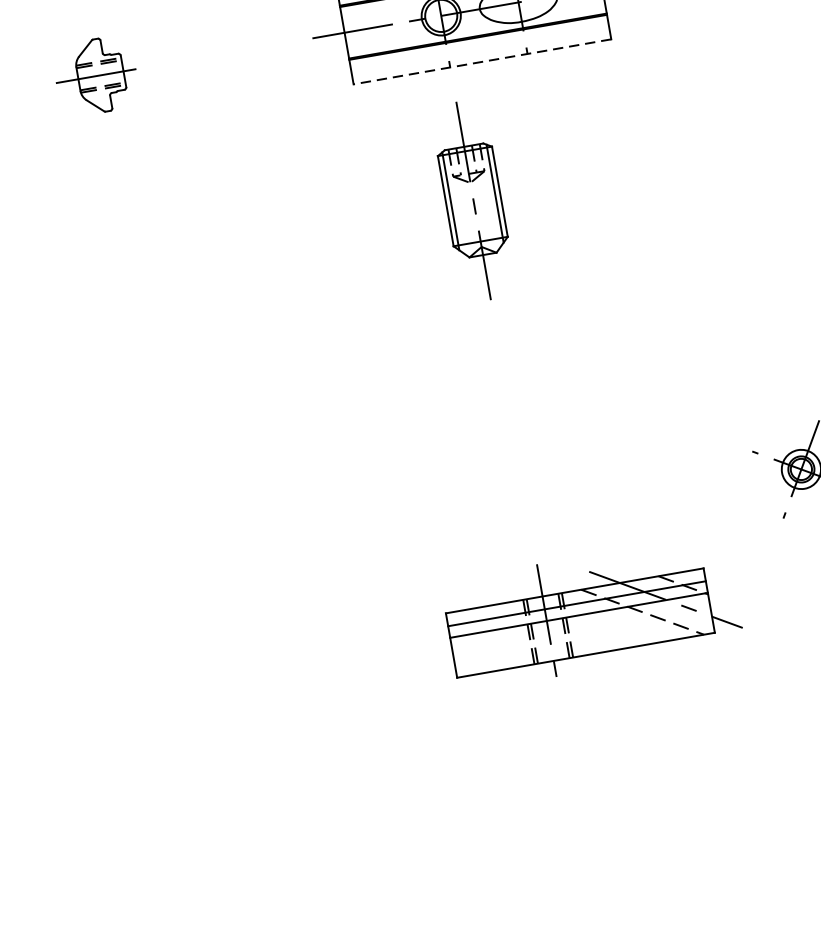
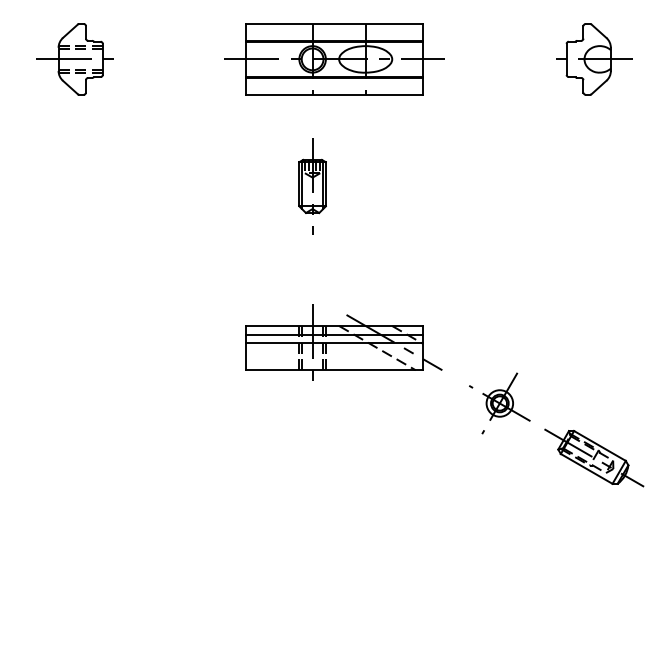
line: (482, 61) -> (334, 94), dashed -> solid
part: (94, 76) -> (74, 59), size x1.43
part: (473, 201) -> (312, 186), size x0.71
part: (591, 612) -> (343, 342), moved

